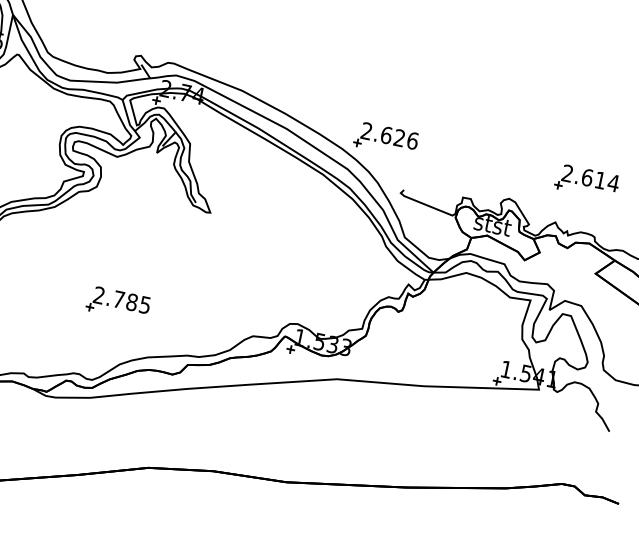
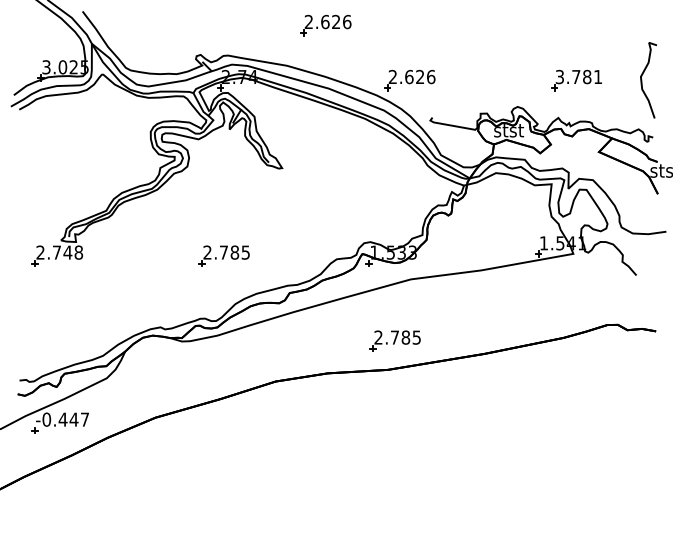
part: (298, 52) -> (325, 25), added
text: (590, 177) -> (578, 76), 2.614 -> 3.781
part: (301, 448) -> (394, 340), added

